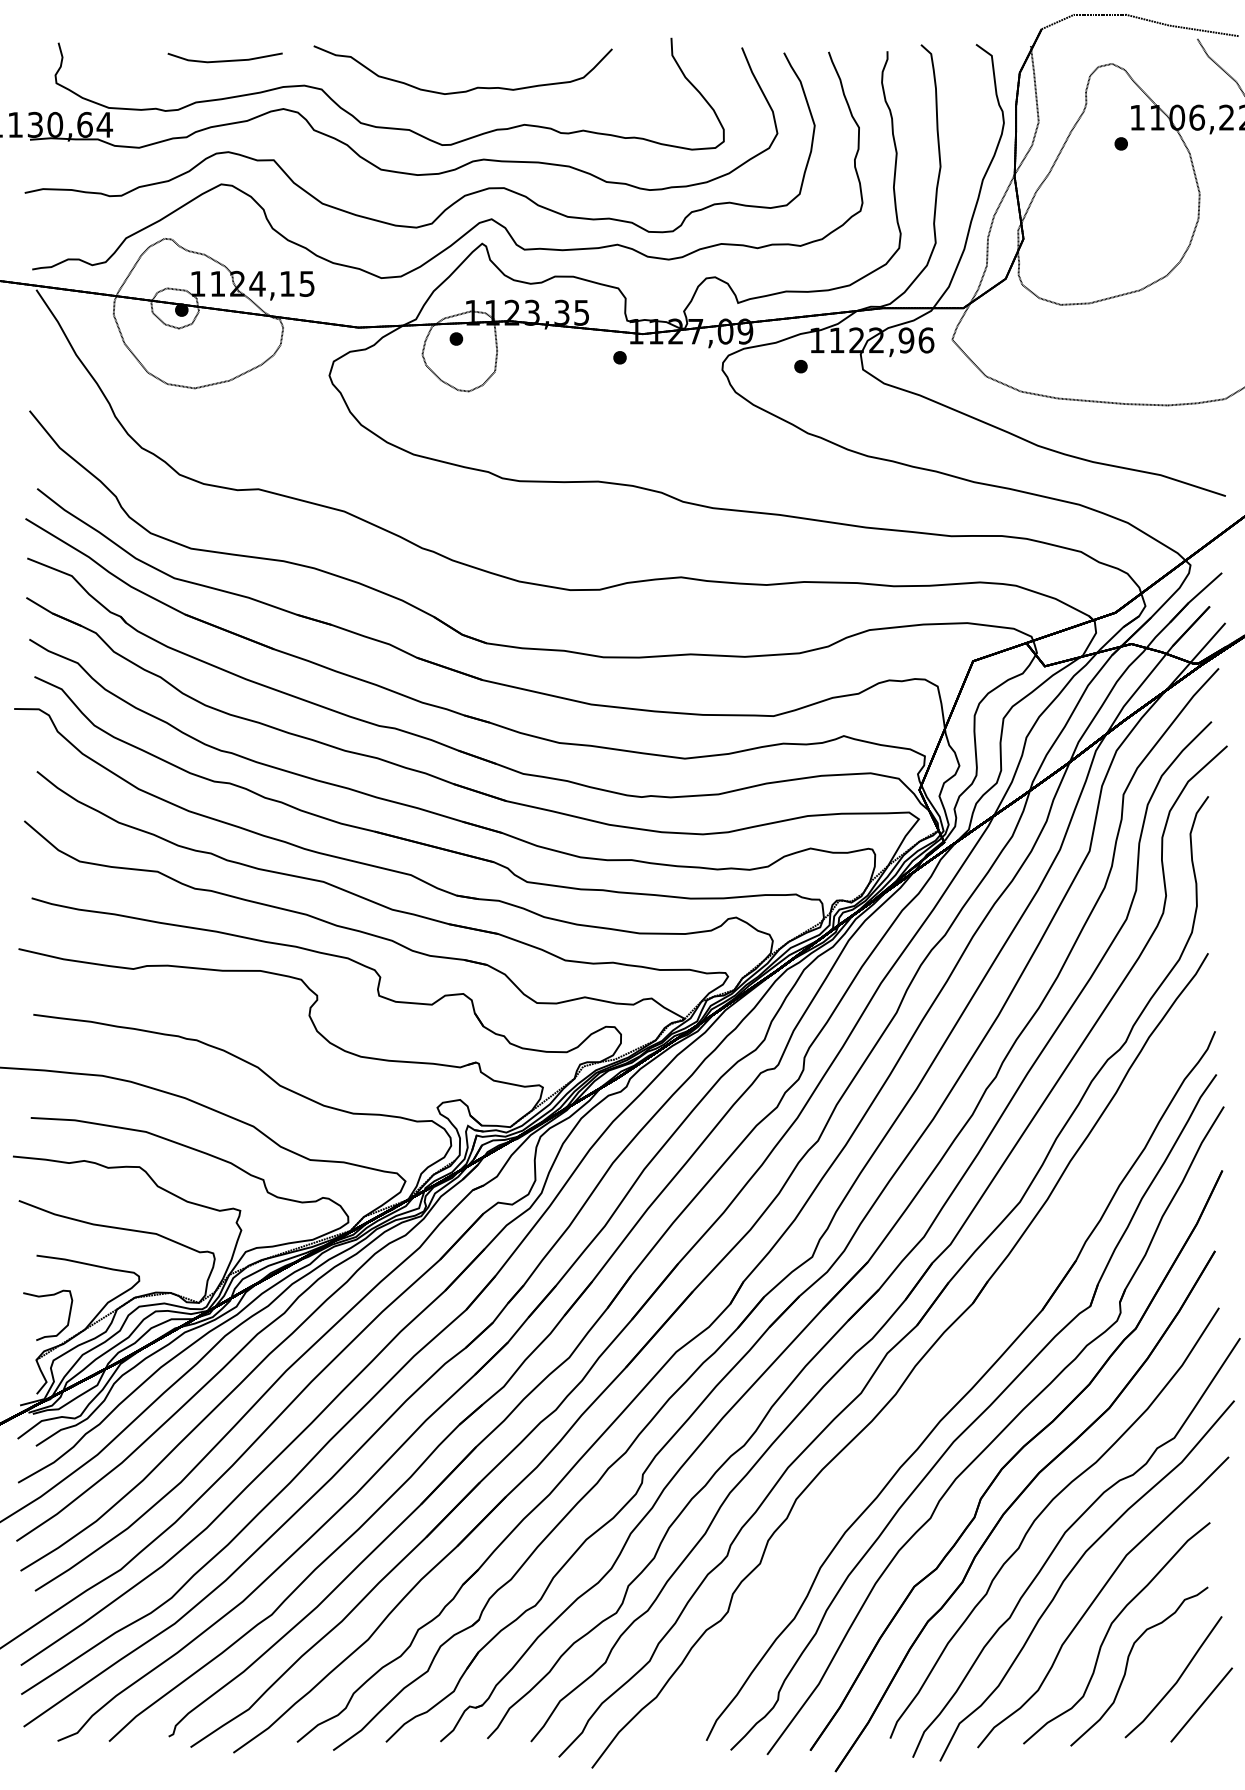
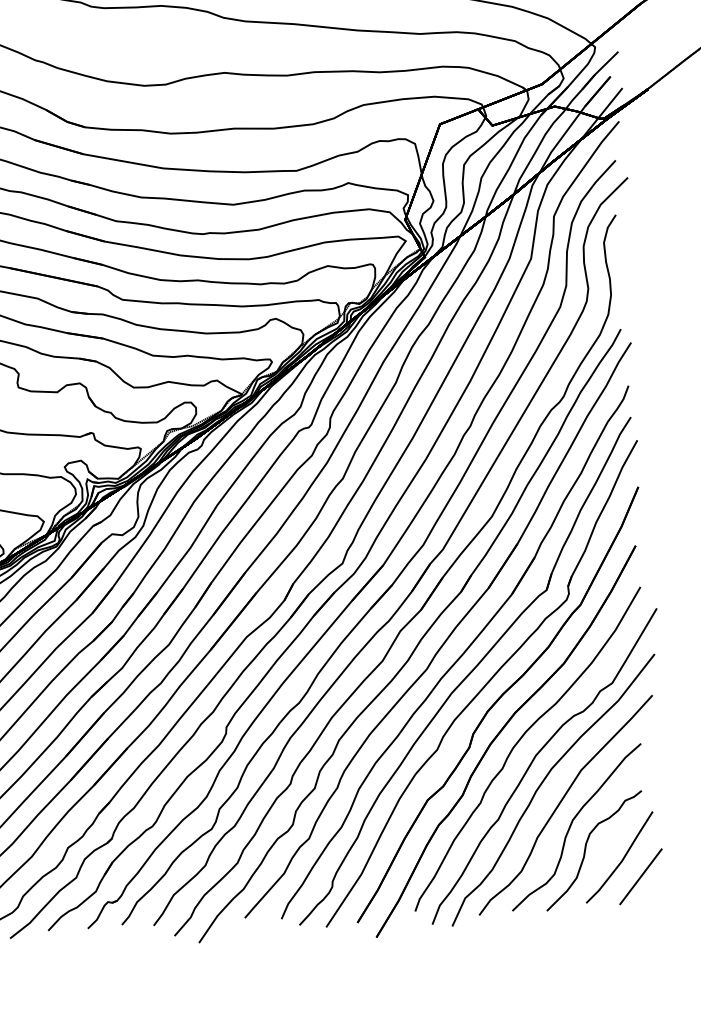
part: (951, 1364) -> (447, 637), added

